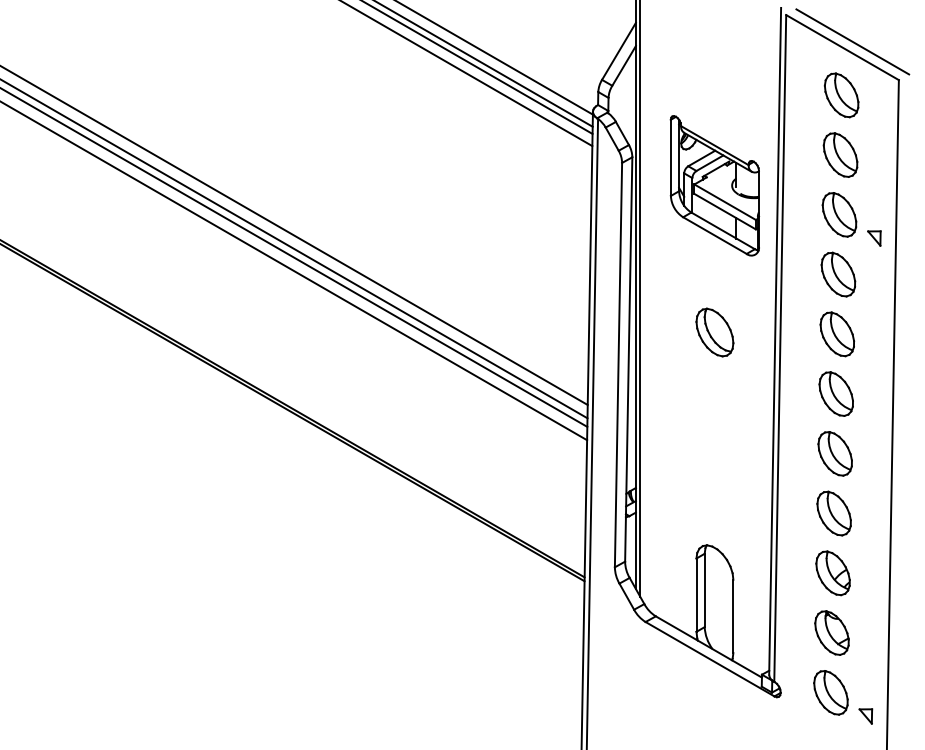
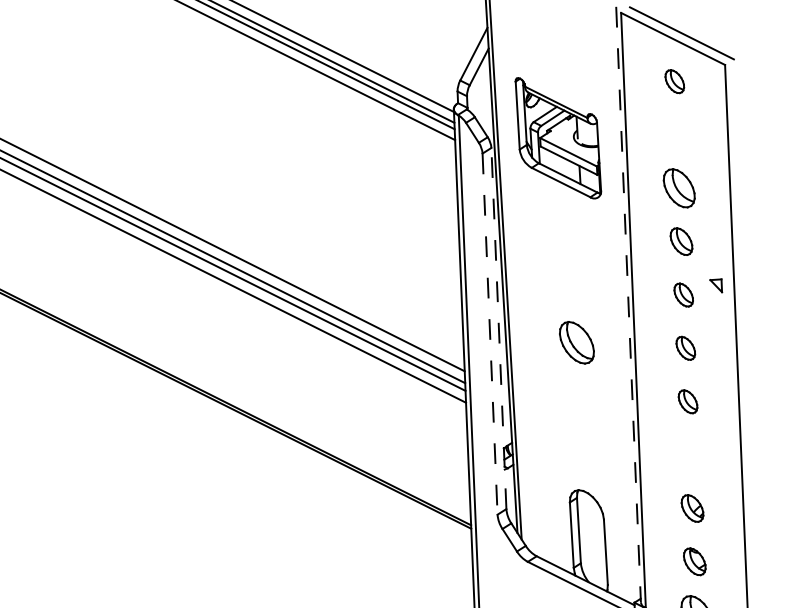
part: (841, 95) -> (674, 81), size x0.6
part: (840, 154) -> (676, 134), removed
part: (714, 185) -> (558, 137), moved
part: (874, 238) -> (716, 286), moved
part: (838, 274) -> (681, 241), size x0.7
part: (714, 332) -> (576, 342), moved
part: (837, 334) -> (683, 295), size x0.6
line: (775, 341) -> (628, 304), solid -> dashed
line: (628, 358) -> (498, 327), solid -> dashed
line: (618, 365) -> (490, 334), solid -> dashed
part: (835, 393) -> (685, 347), size x0.6
part: (834, 453) -> (687, 401), size x0.6
part: (833, 513) -> (689, 455), removed
part: (832, 573) -> (692, 508), size x0.7
part: (831, 632) -> (694, 561), size x0.7

